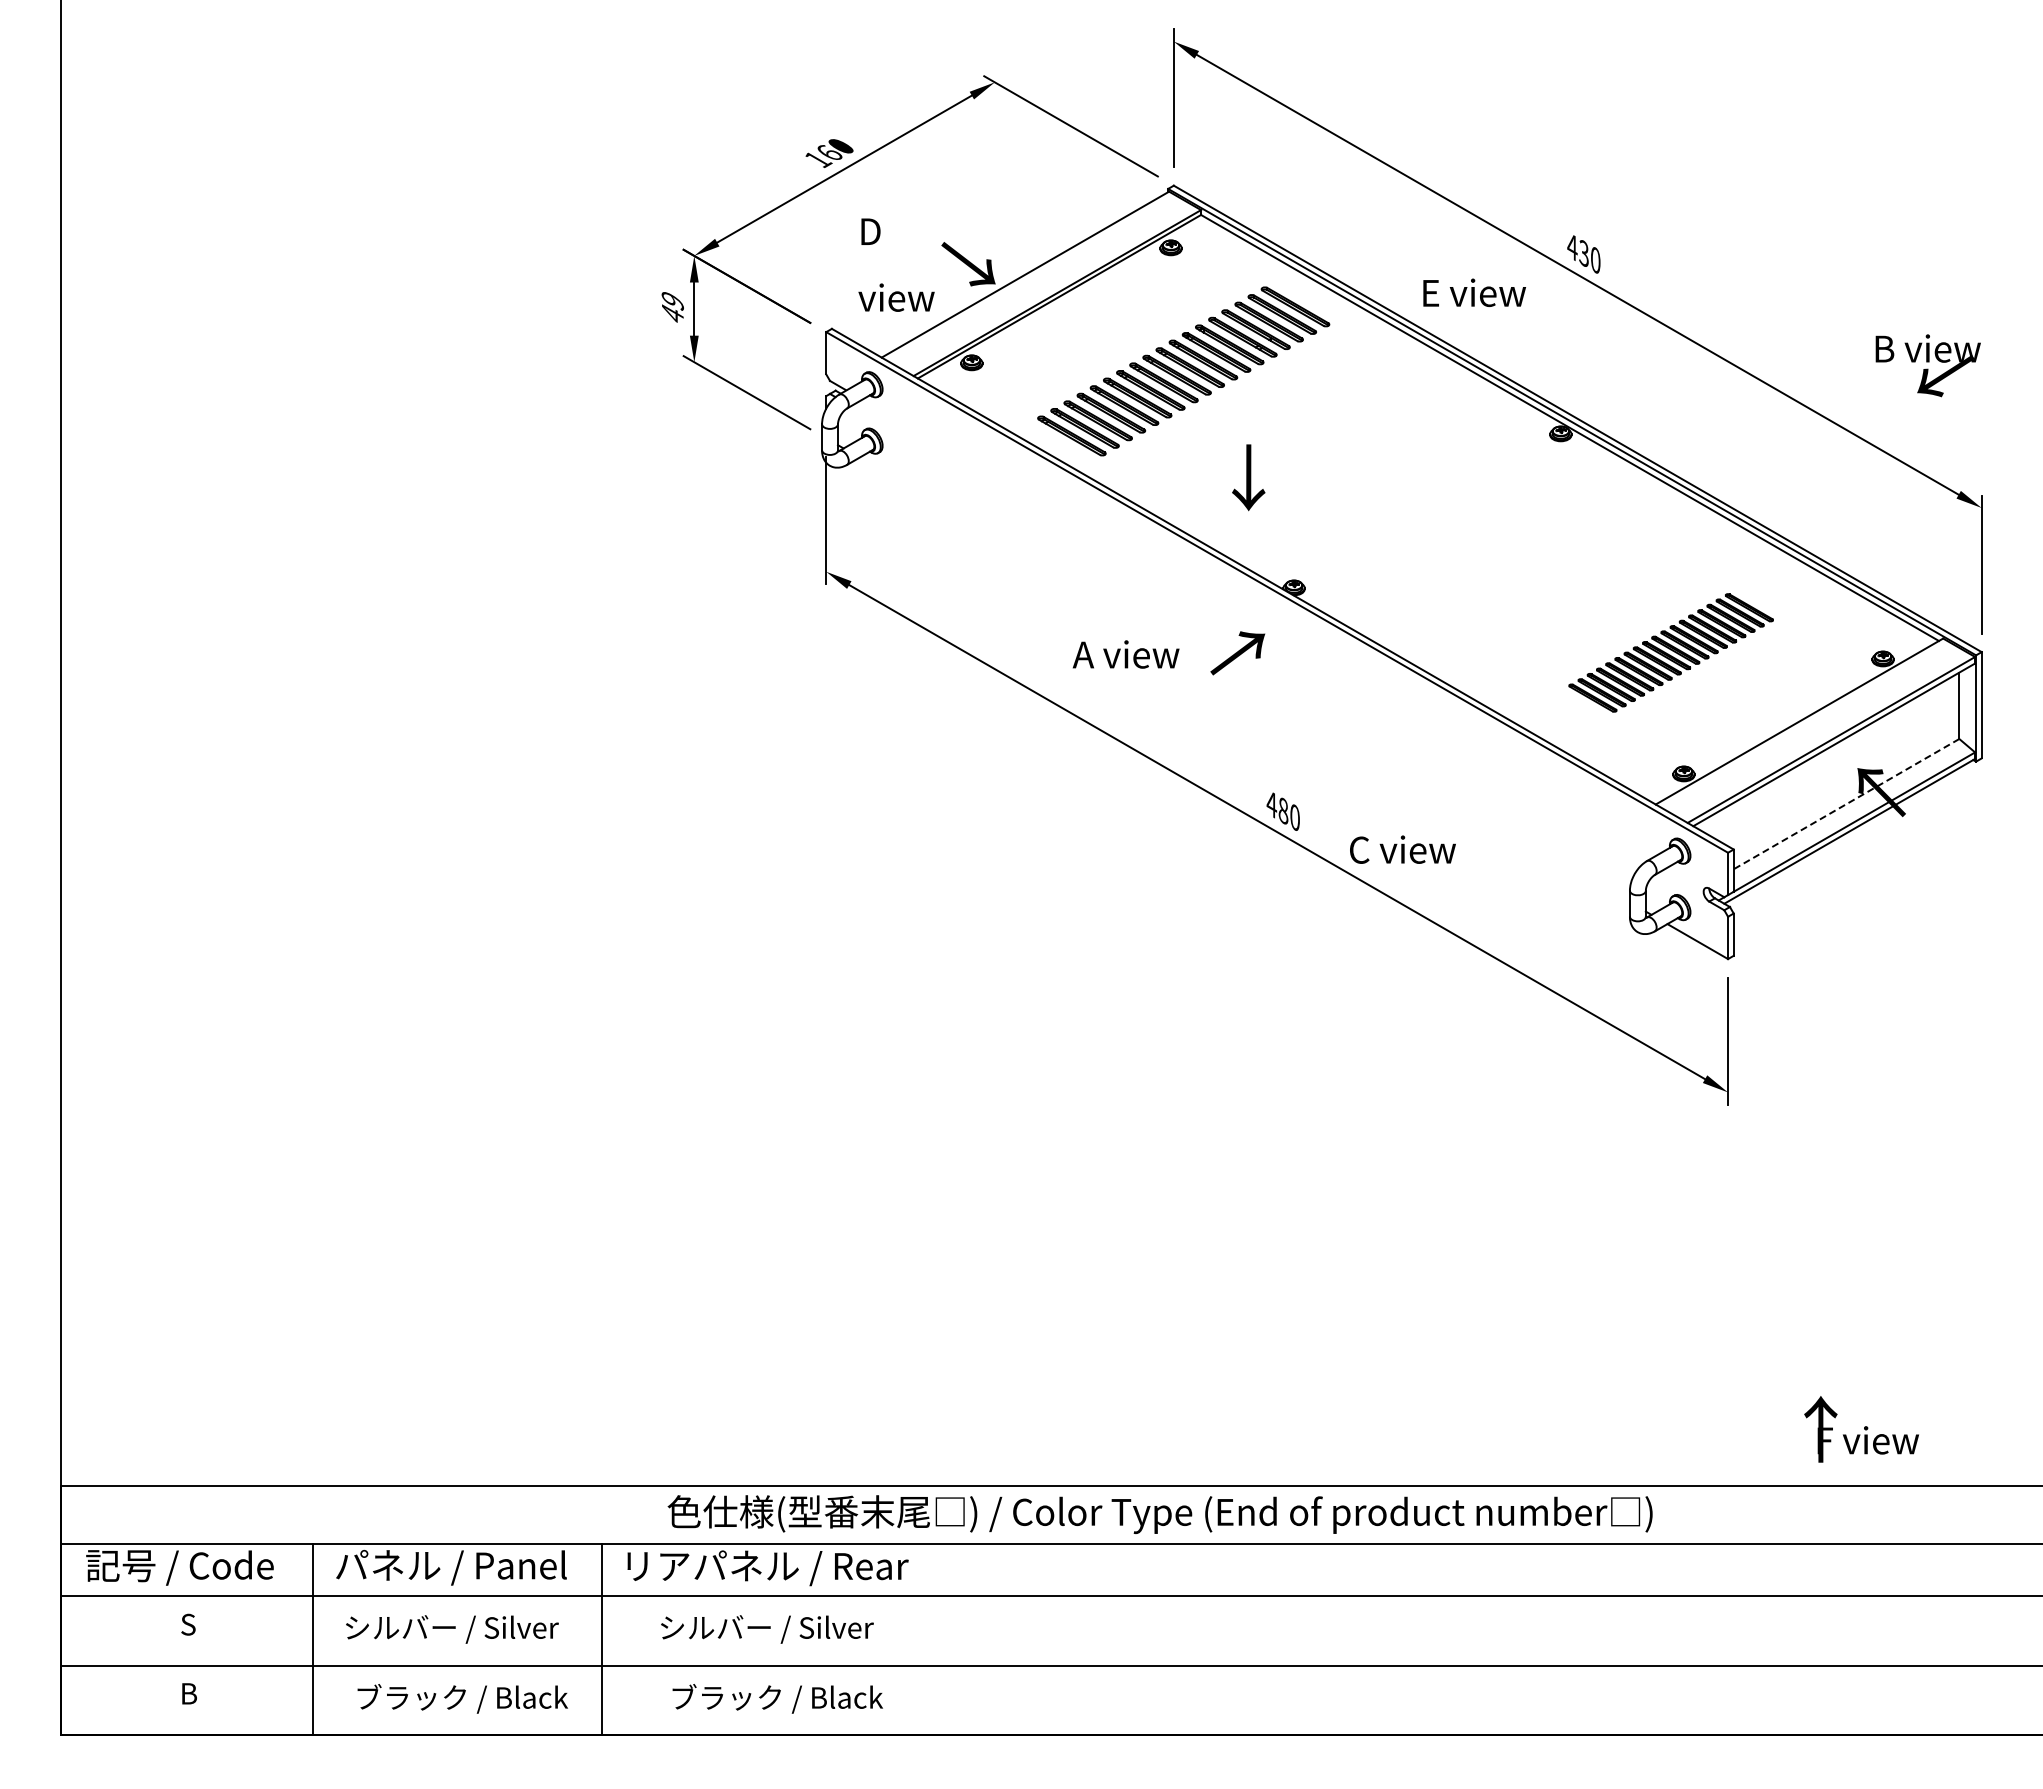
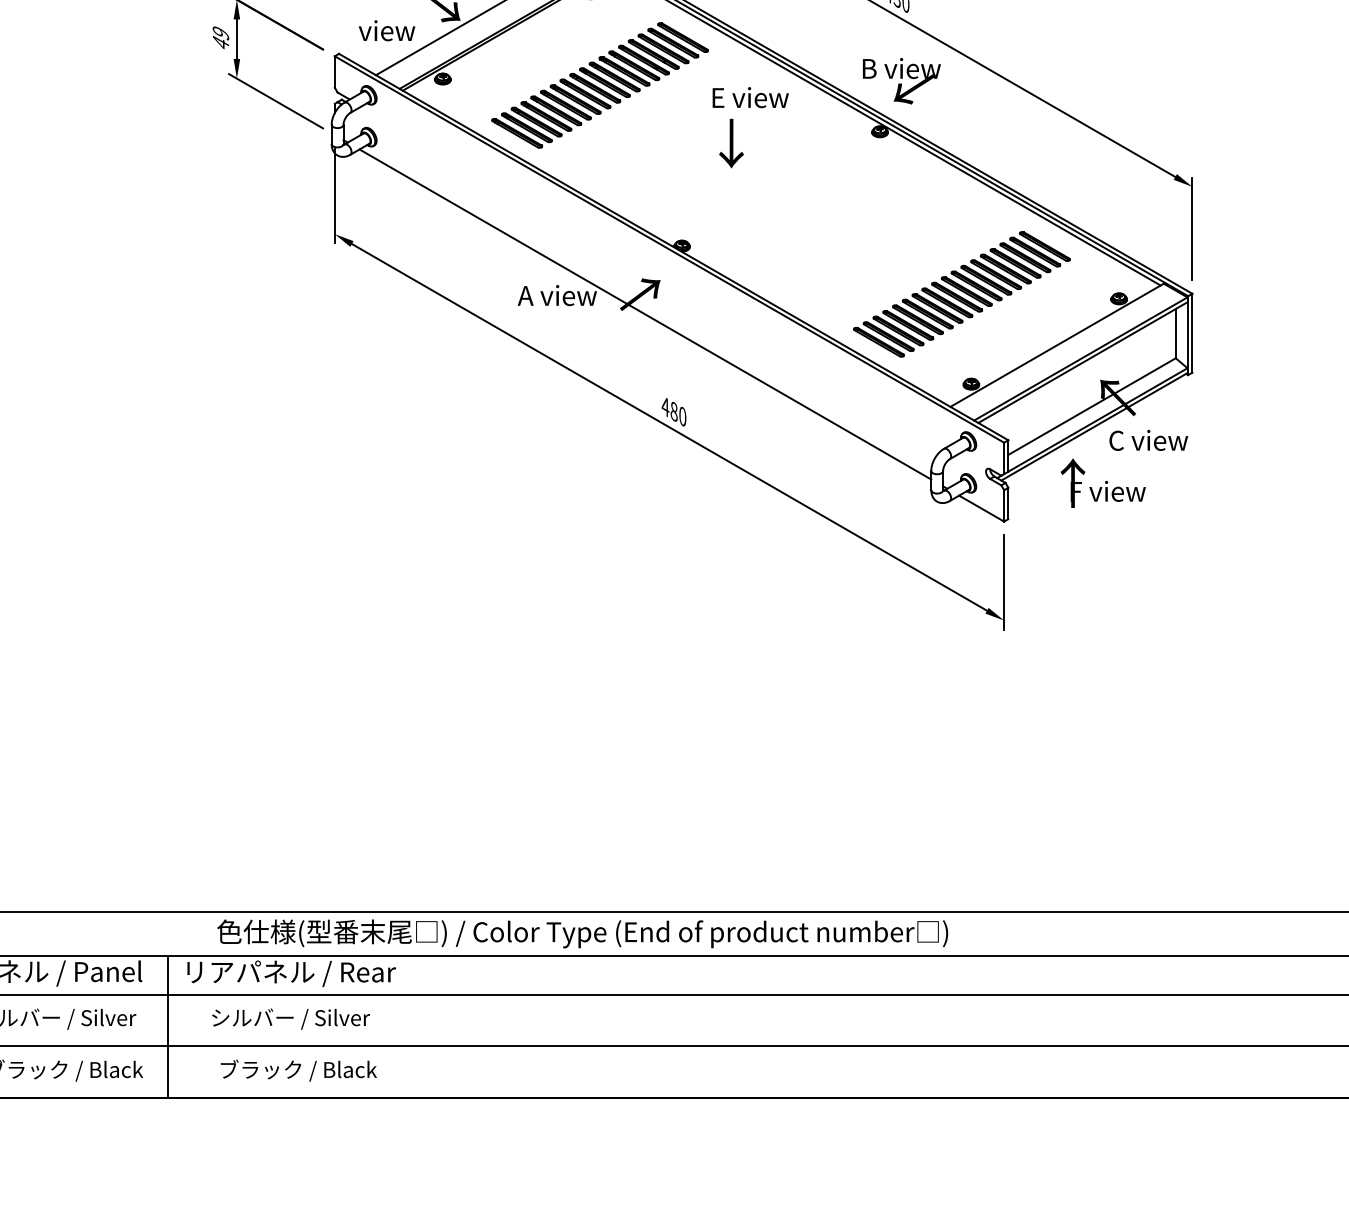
text: (1474, 292) -> (750, 97), moved
text: (1927, 365) -> (901, 81), moved
text: (1248, 477) -> (731, 143), moved
part: (1670, 652) -> (961, 294), size x1.43
line: (1244, 679) -> (645, 314), added
line: (1846, 804) -> (1092, 406), dashed -> solid
text: (1402, 849) -> (1148, 440), moved
text: (1861, 1429) -> (1103, 483), moved

